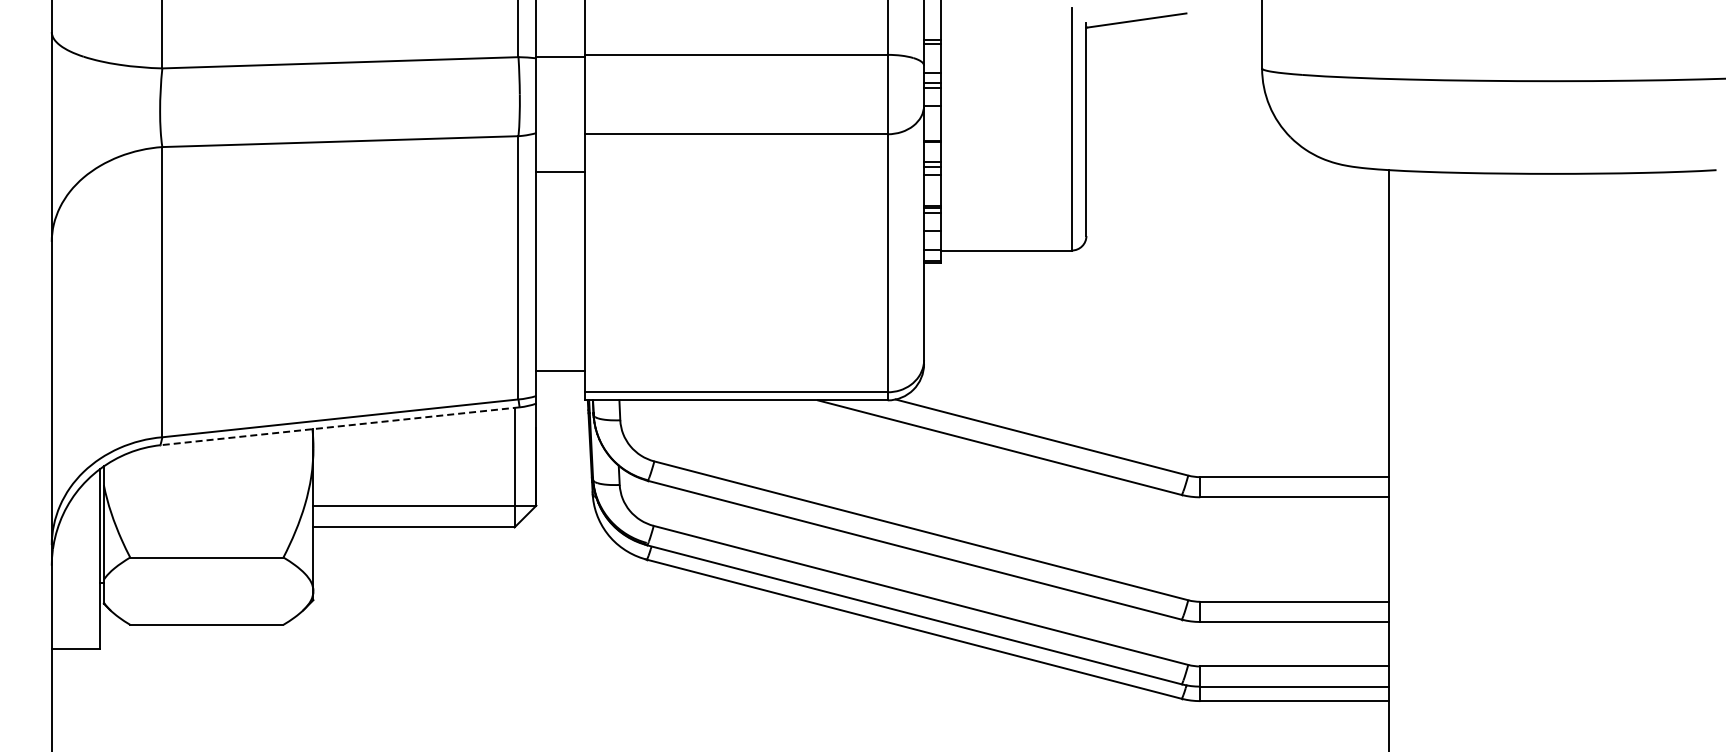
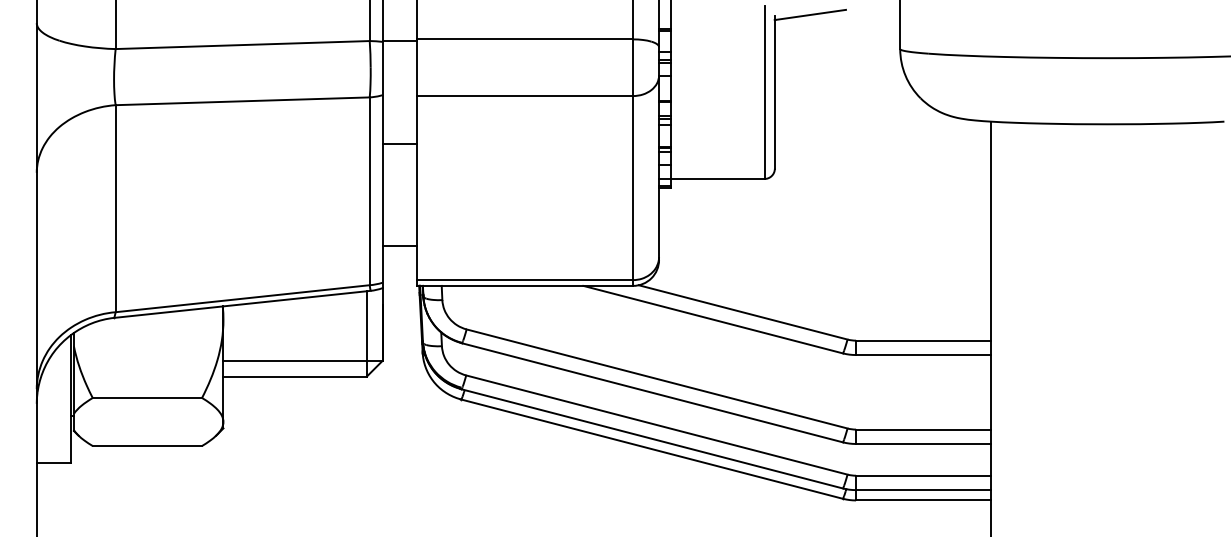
line: (560, 172) -> (399, 144), moved
line: (560, 370) -> (399, 246), moved
line: (340, 426) -> (242, 304), dashed -> solid

